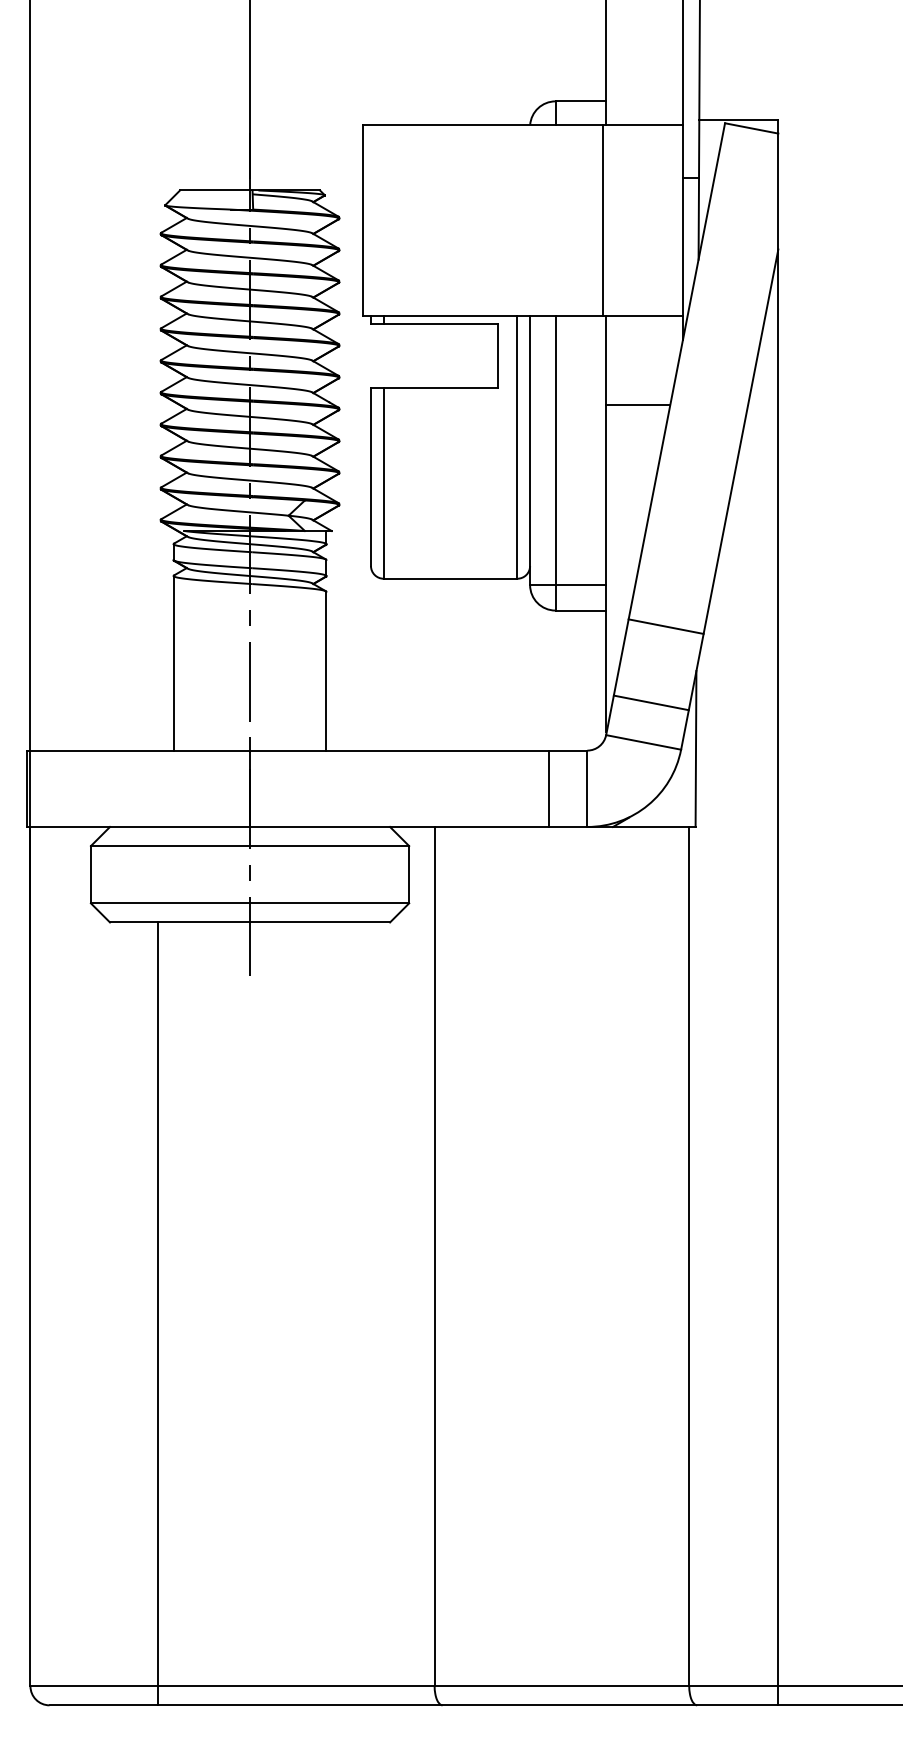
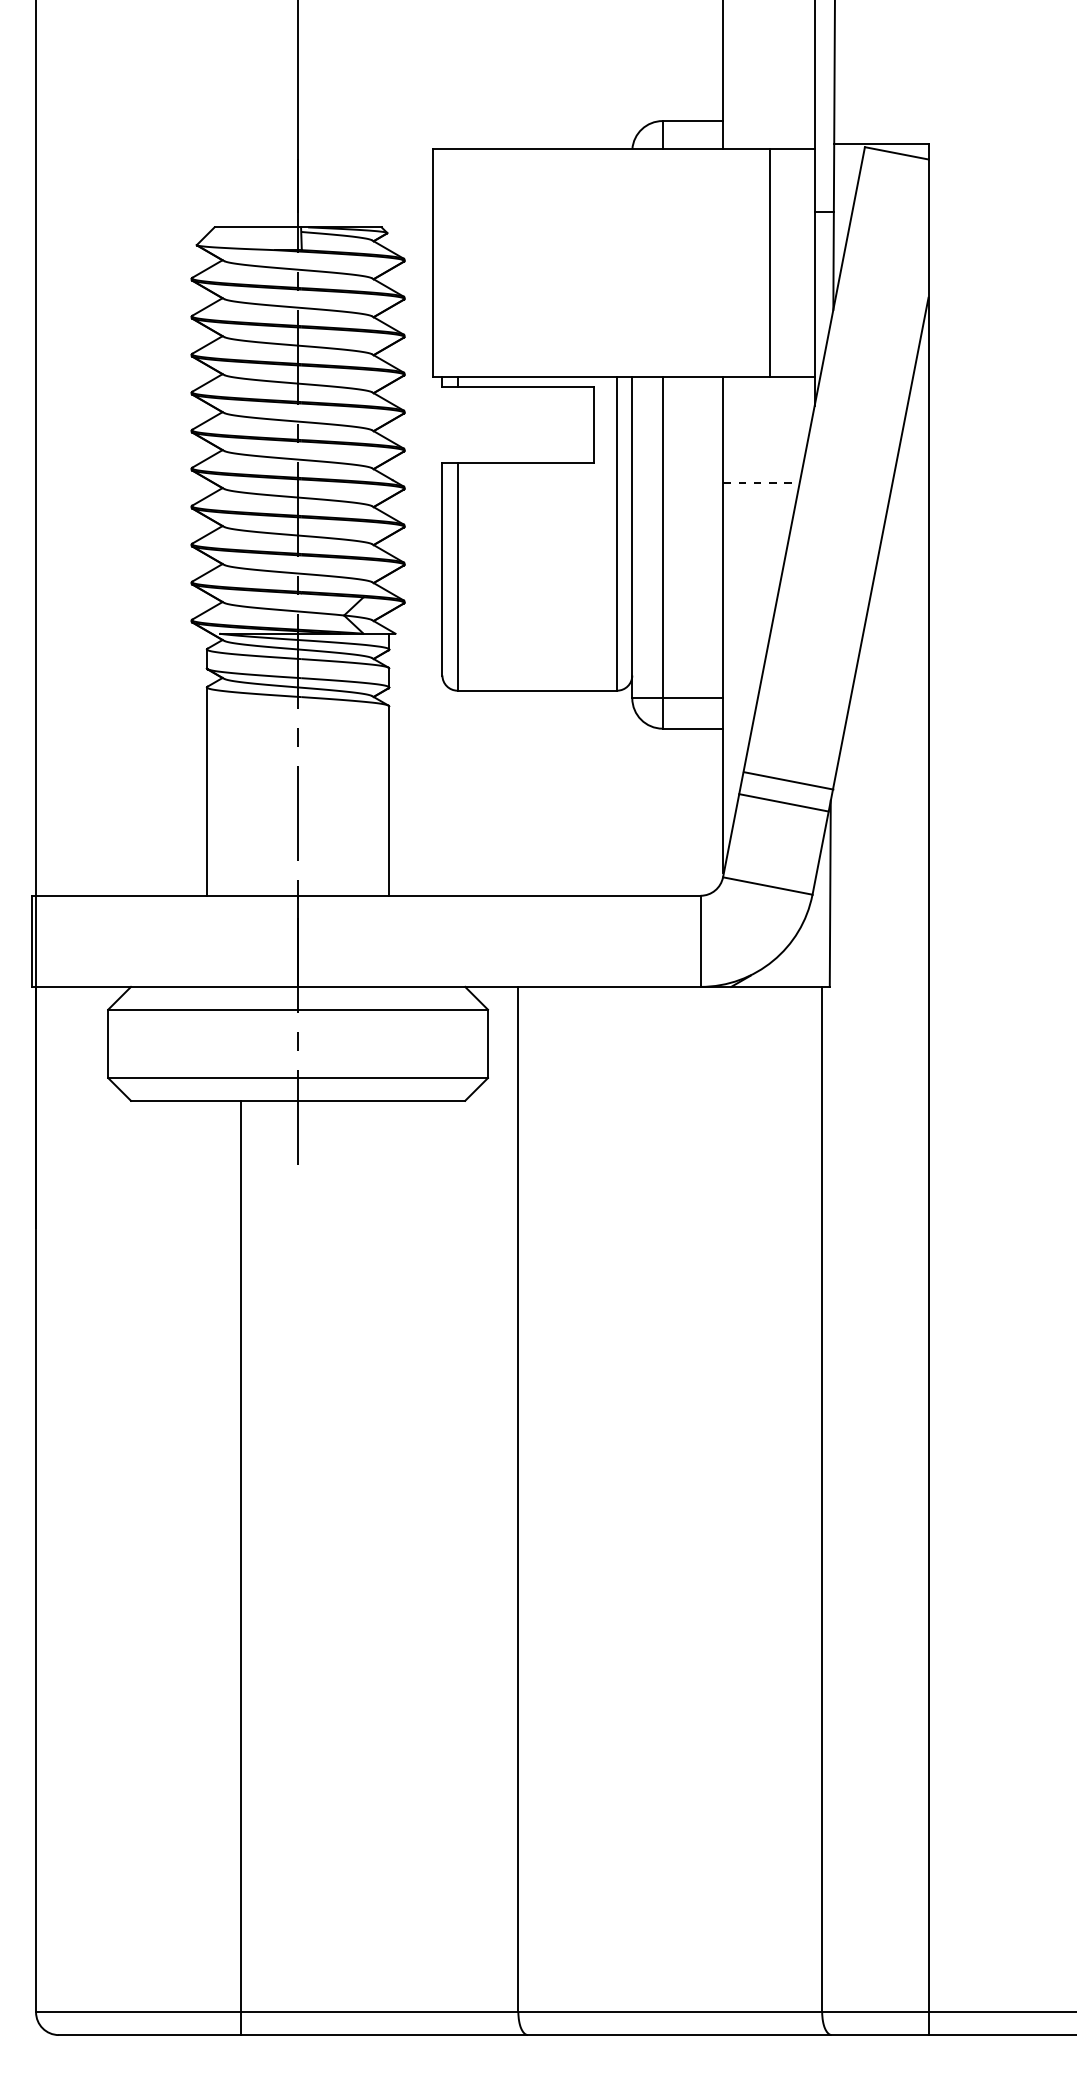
line: (603, 220) -> (769, 263), moved
line: (639, 405) -> (762, 483), solid -> dashed
line: (666, 626) -> (788, 780), moved
line: (650, 702) -> (783, 802), moved
line: (548, 788) -> (654, 940), removed
line: (157, 1313) -> (240, 1567), moved

